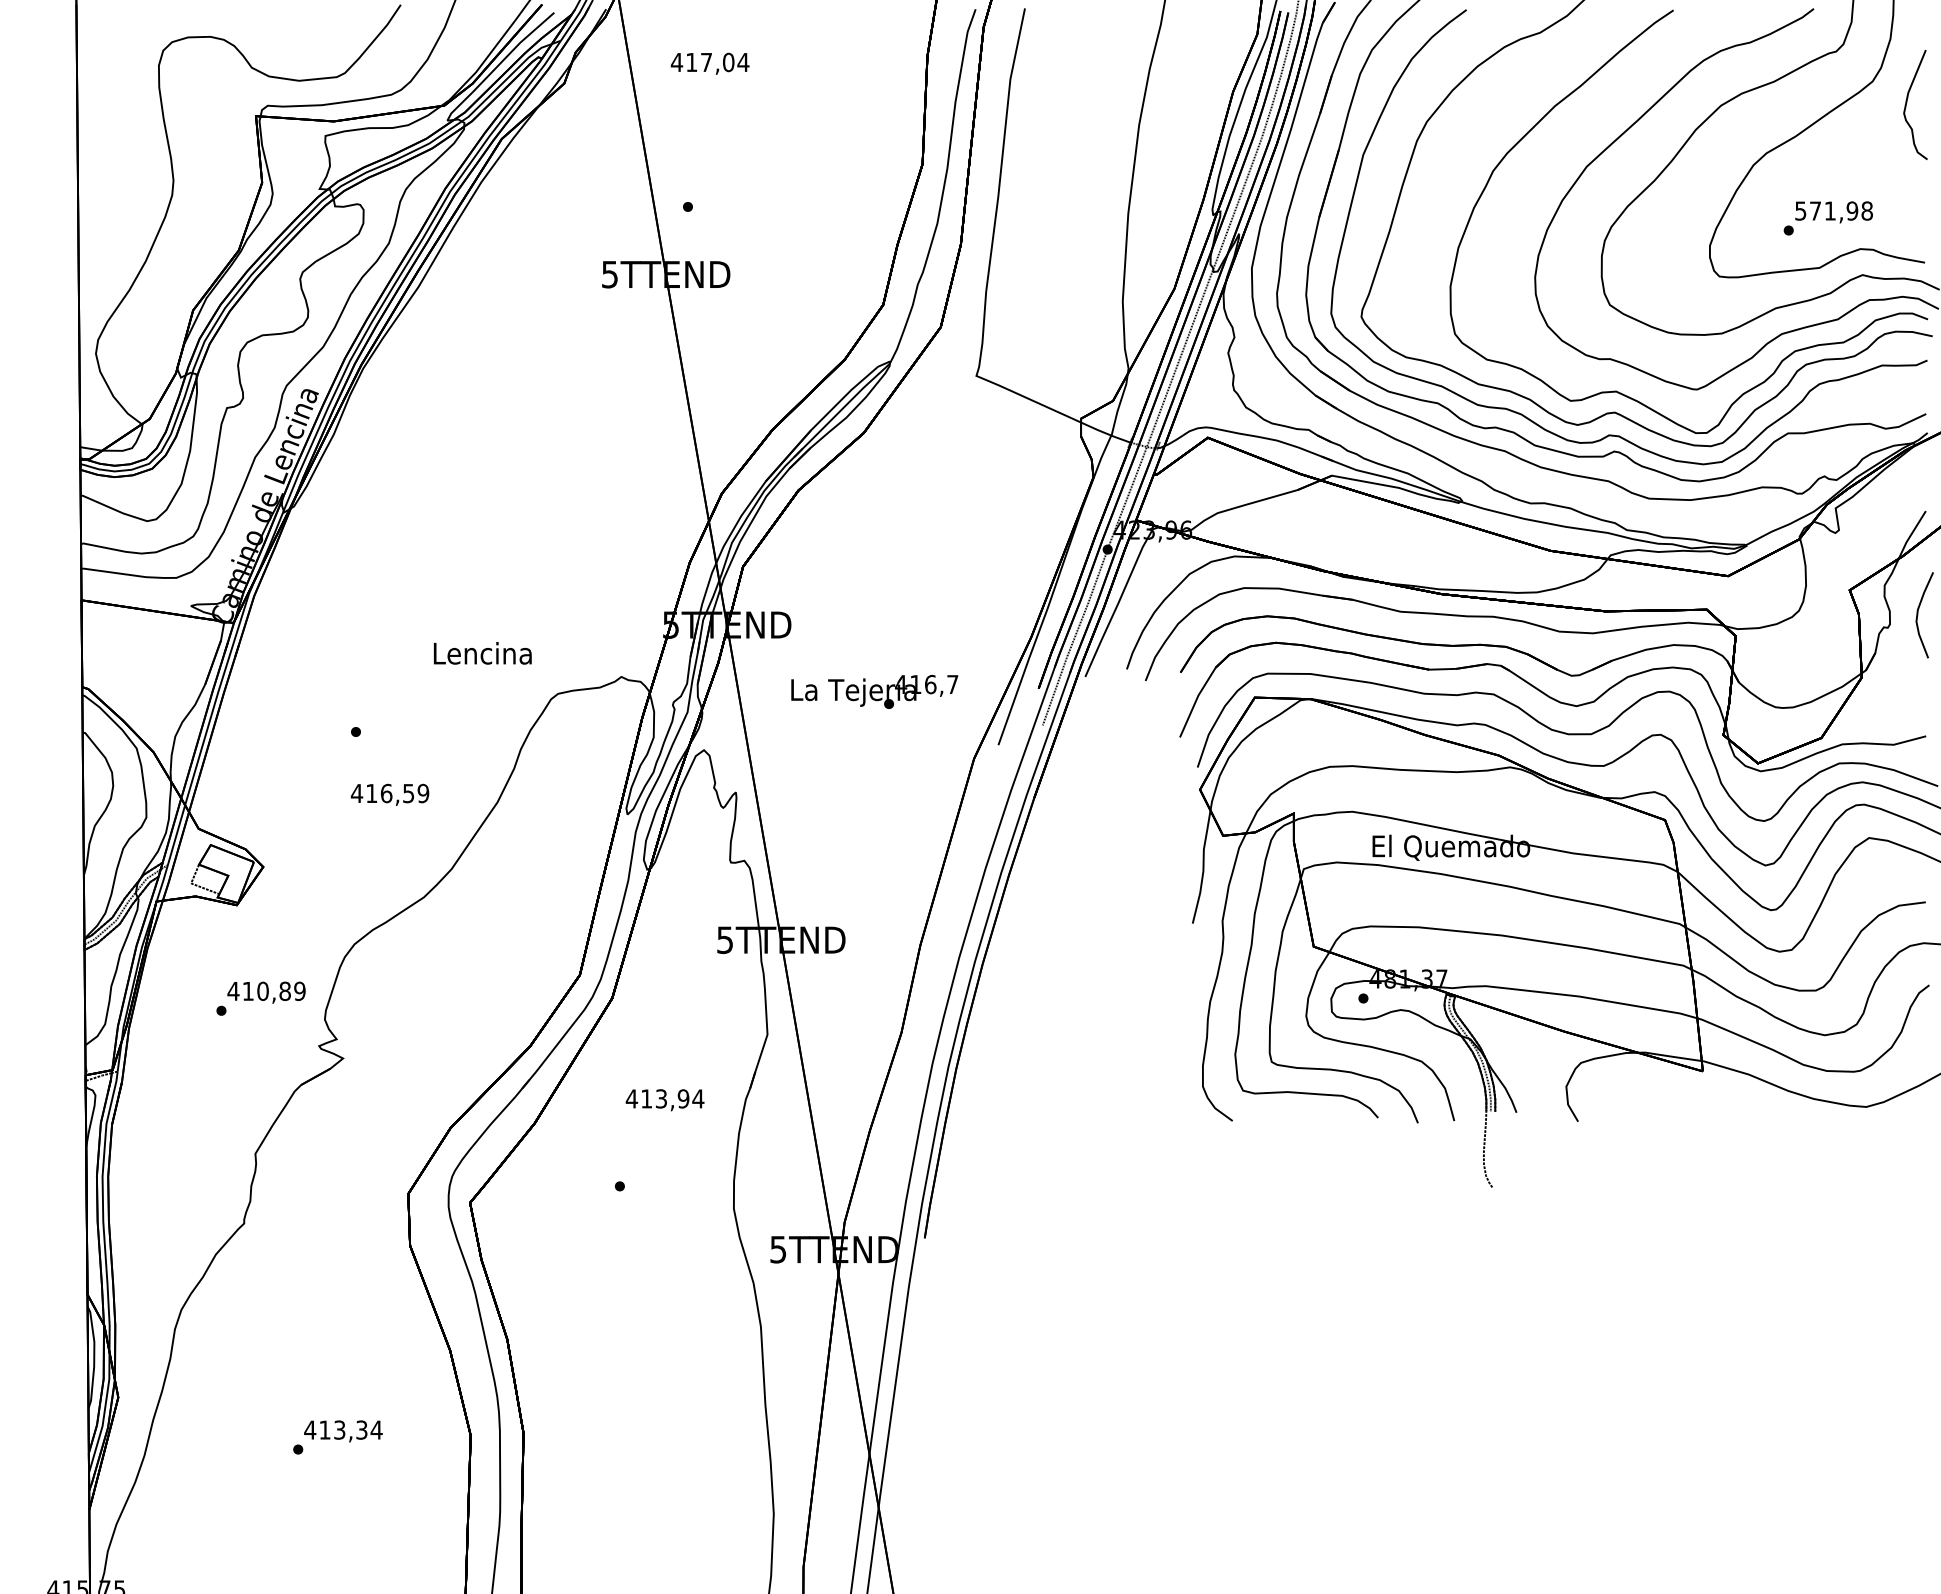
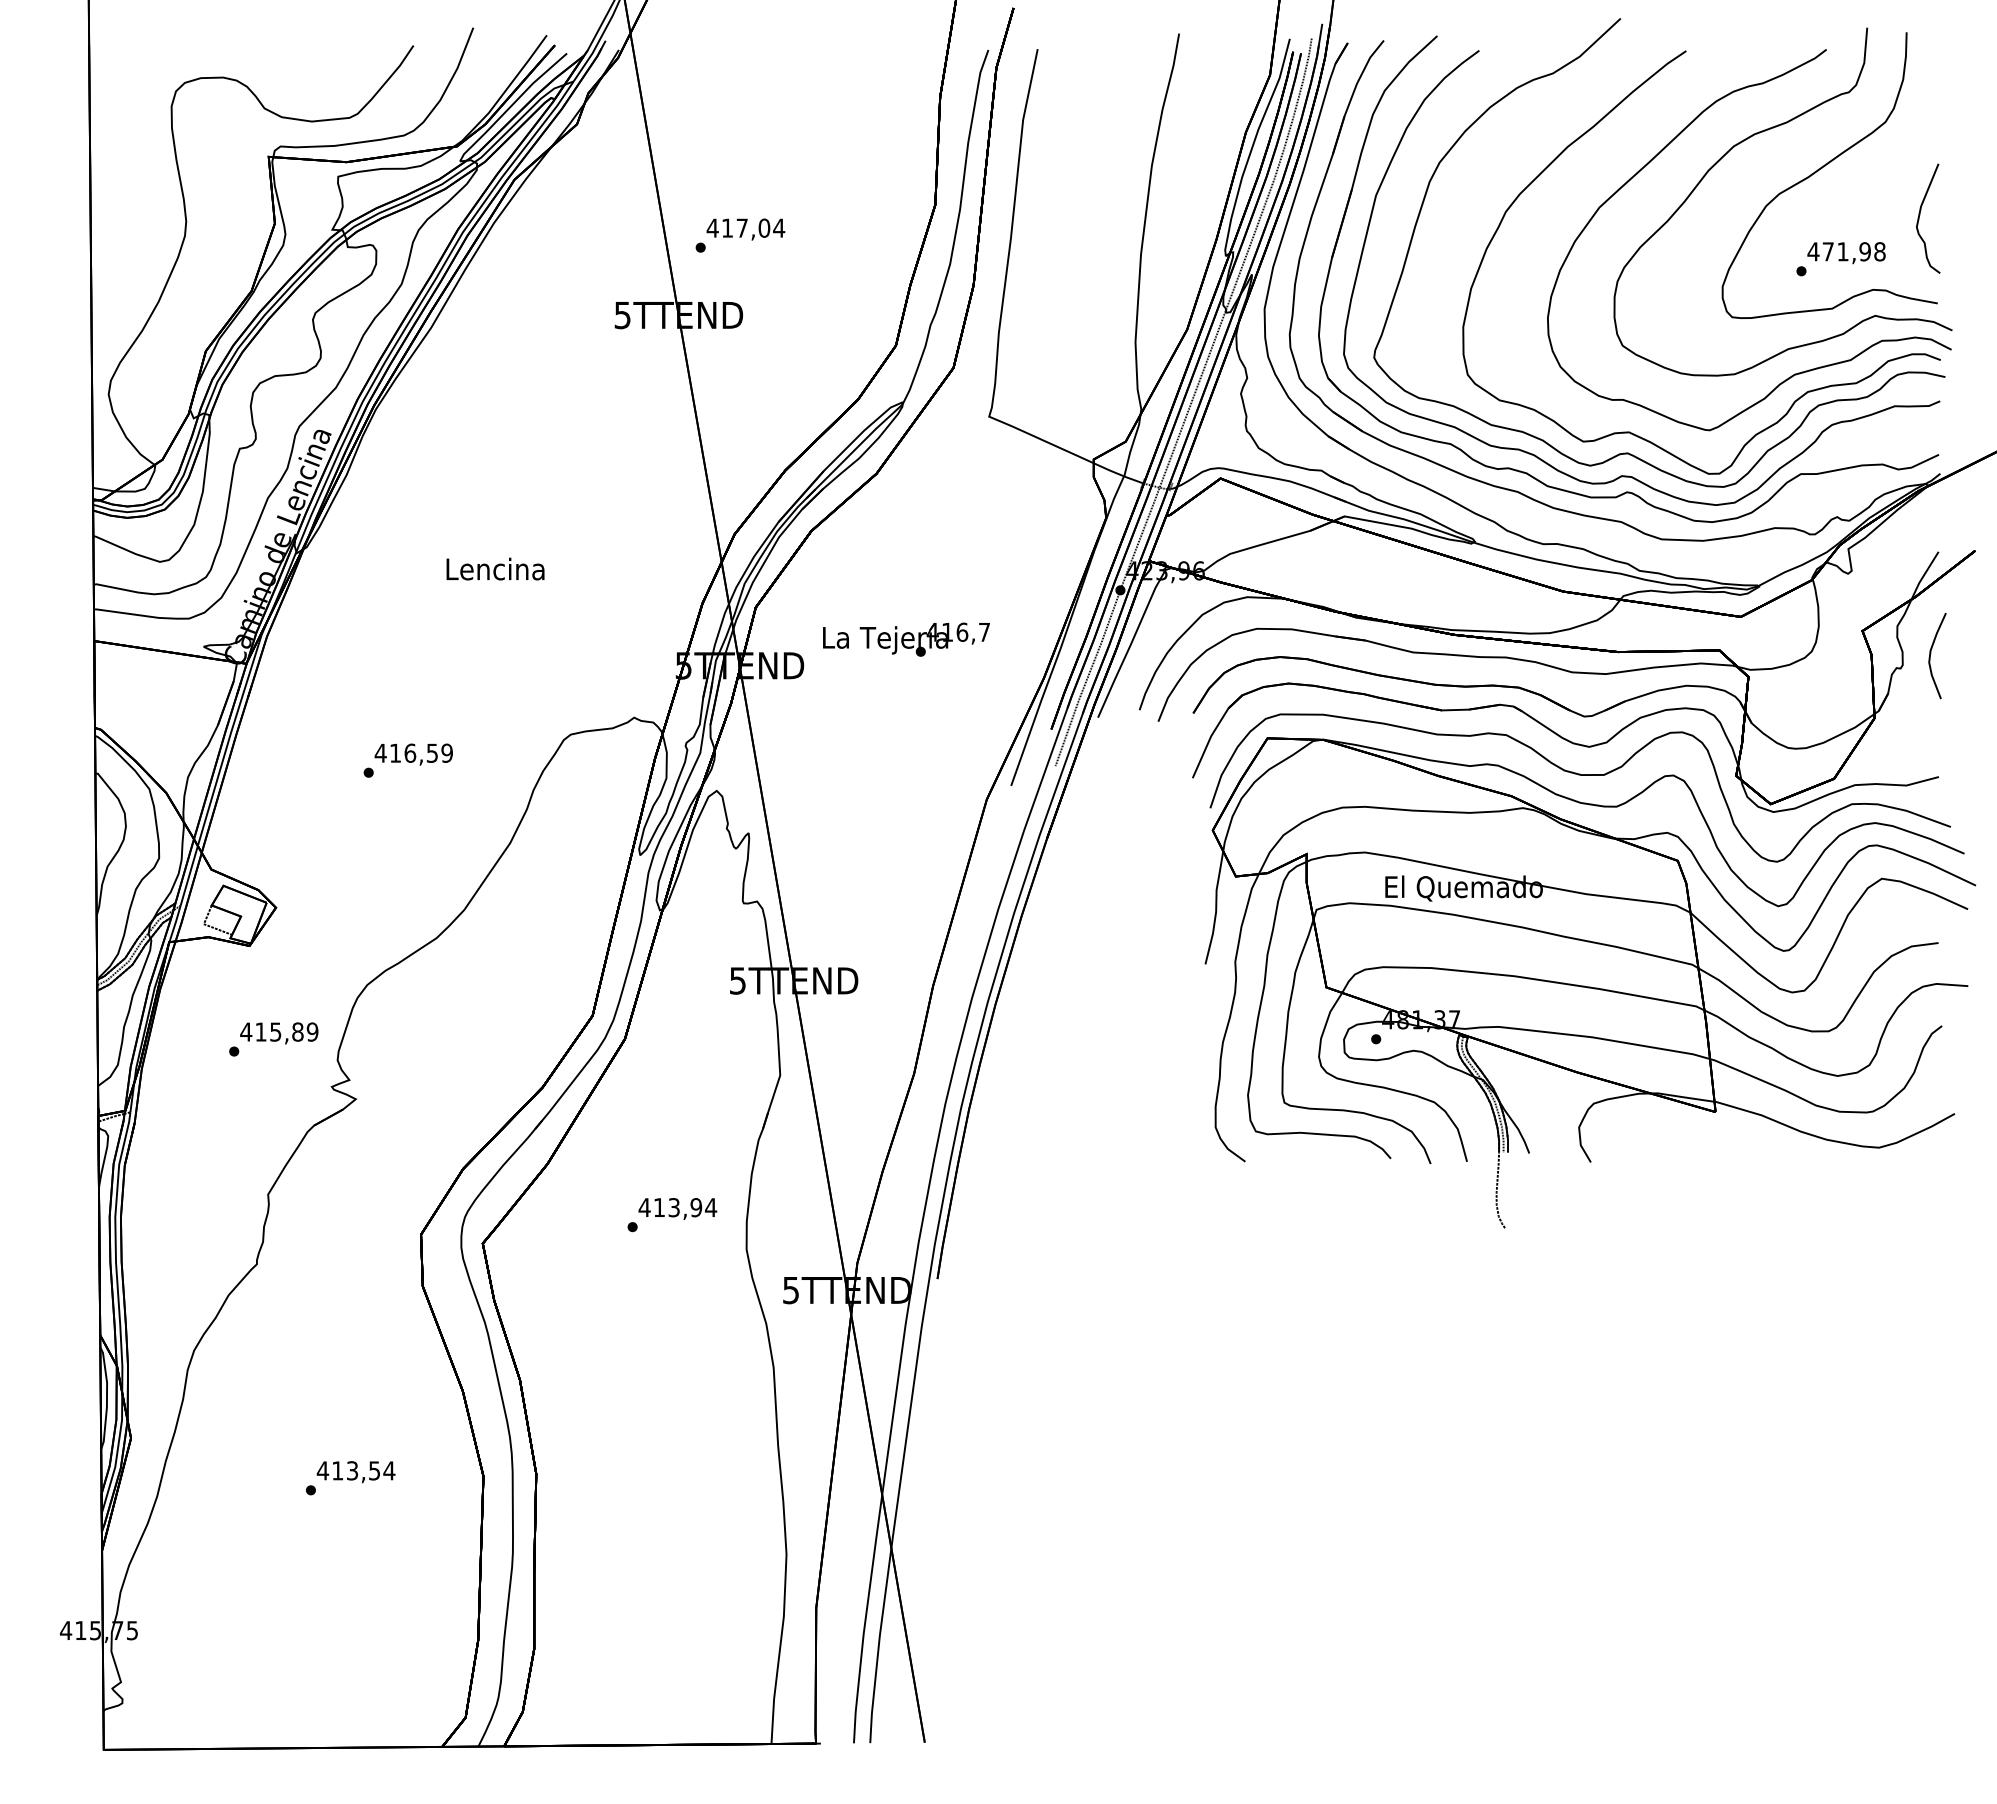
text: (709, 63) -> (745, 229), moved
part: (1907, 101) -> (1920, 215), moved
text: (1800, 210) -> (1813, 251), 571,98 -> 471,98
text: (482, 652) -> (495, 568), moved
text: (874, 691) -> (906, 639), moved
text: (389, 794) -> (413, 754), moved
text: (262, 990) -> (275, 1031), 410,89 -> 415,89
text: (664, 1099) -> (677, 1208), moved
text: (361, 1429) -> (374, 1470), 413,34 -> 413,54

